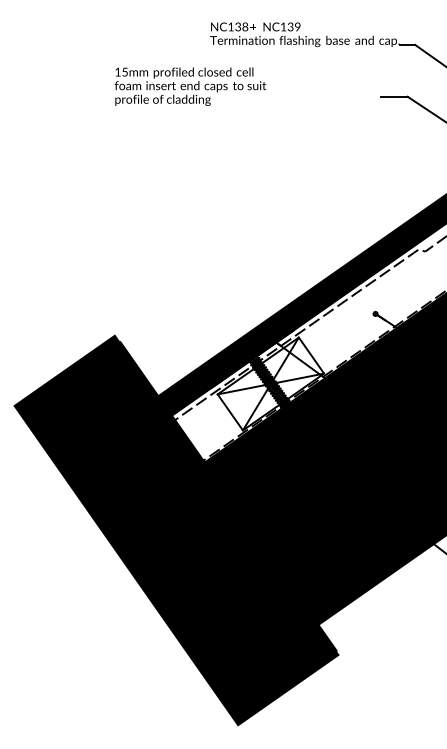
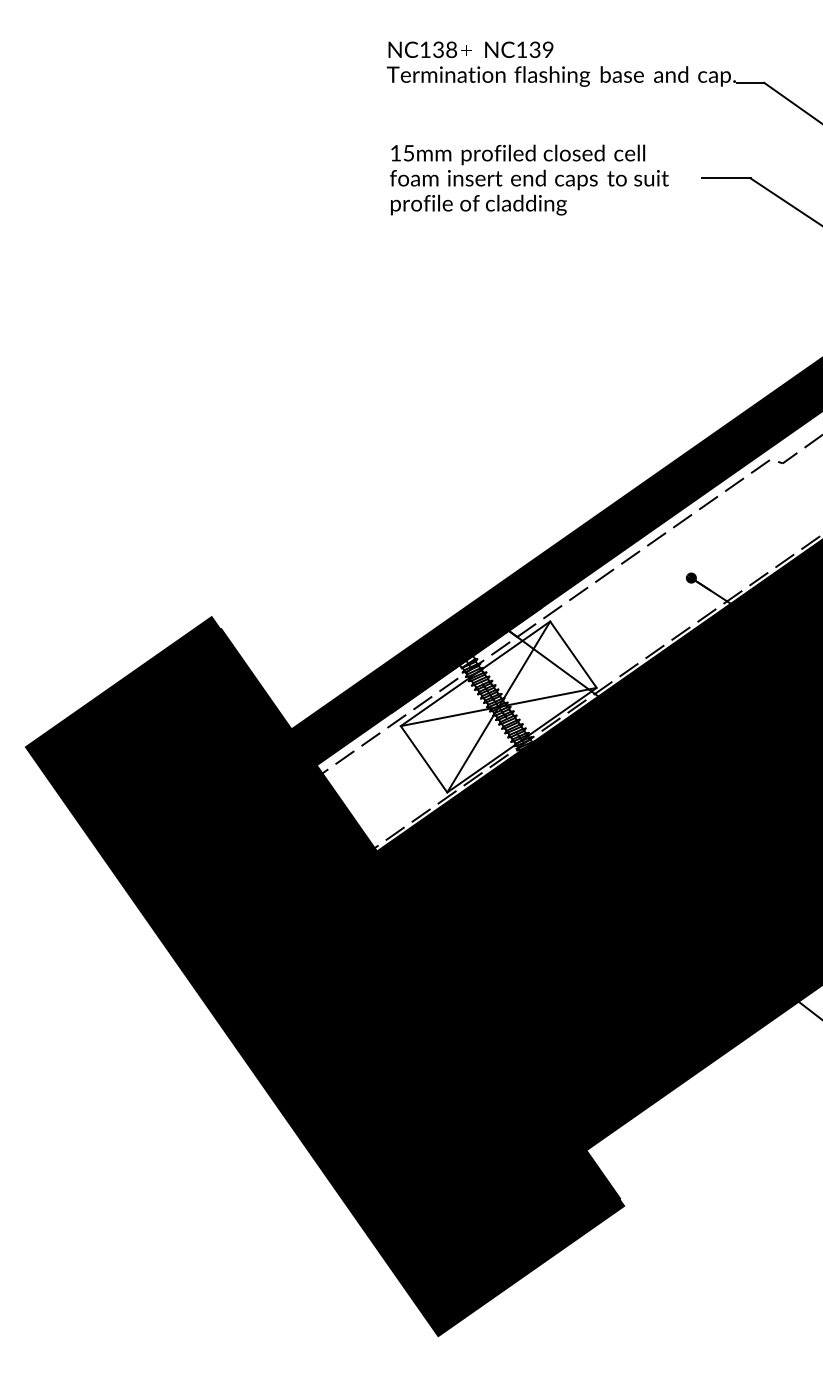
text: (190, 86) -> (529, 179), moved

